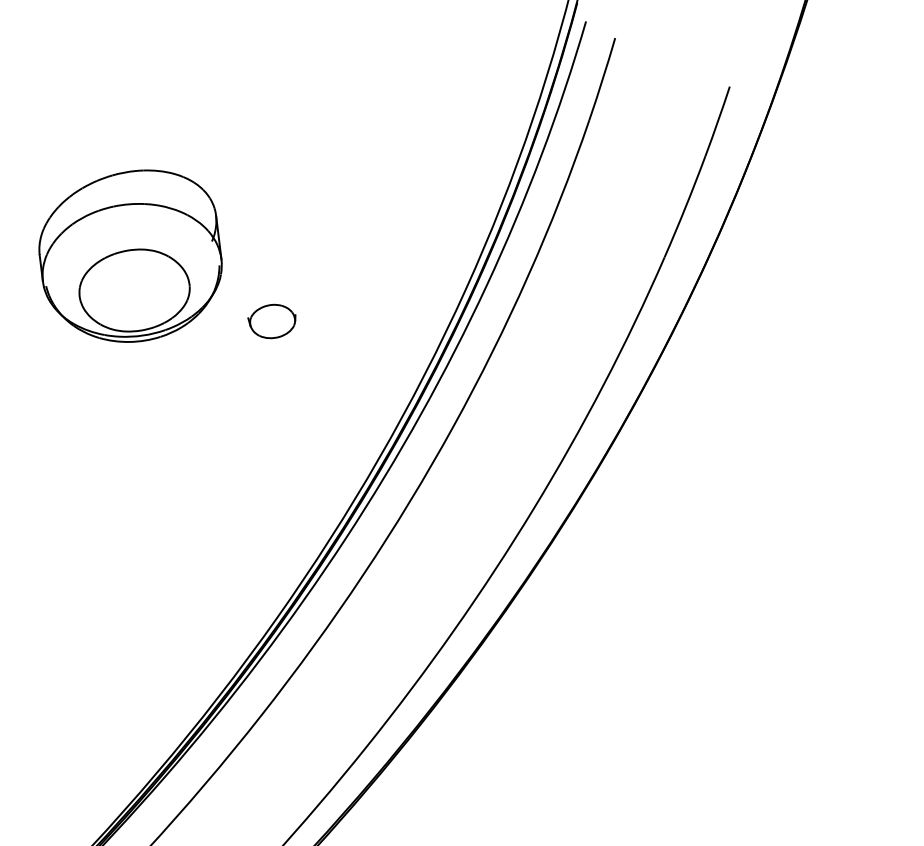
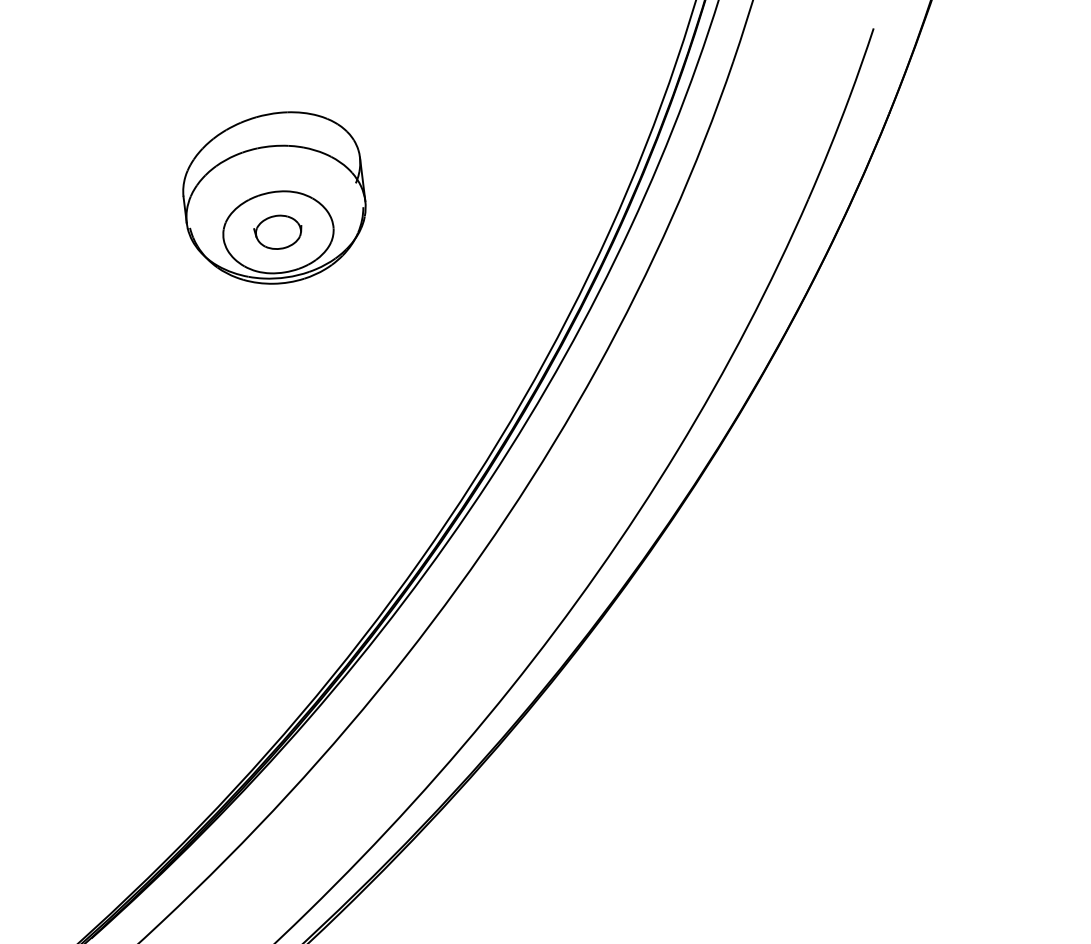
part: (271, 320) -> (277, 231), moved

